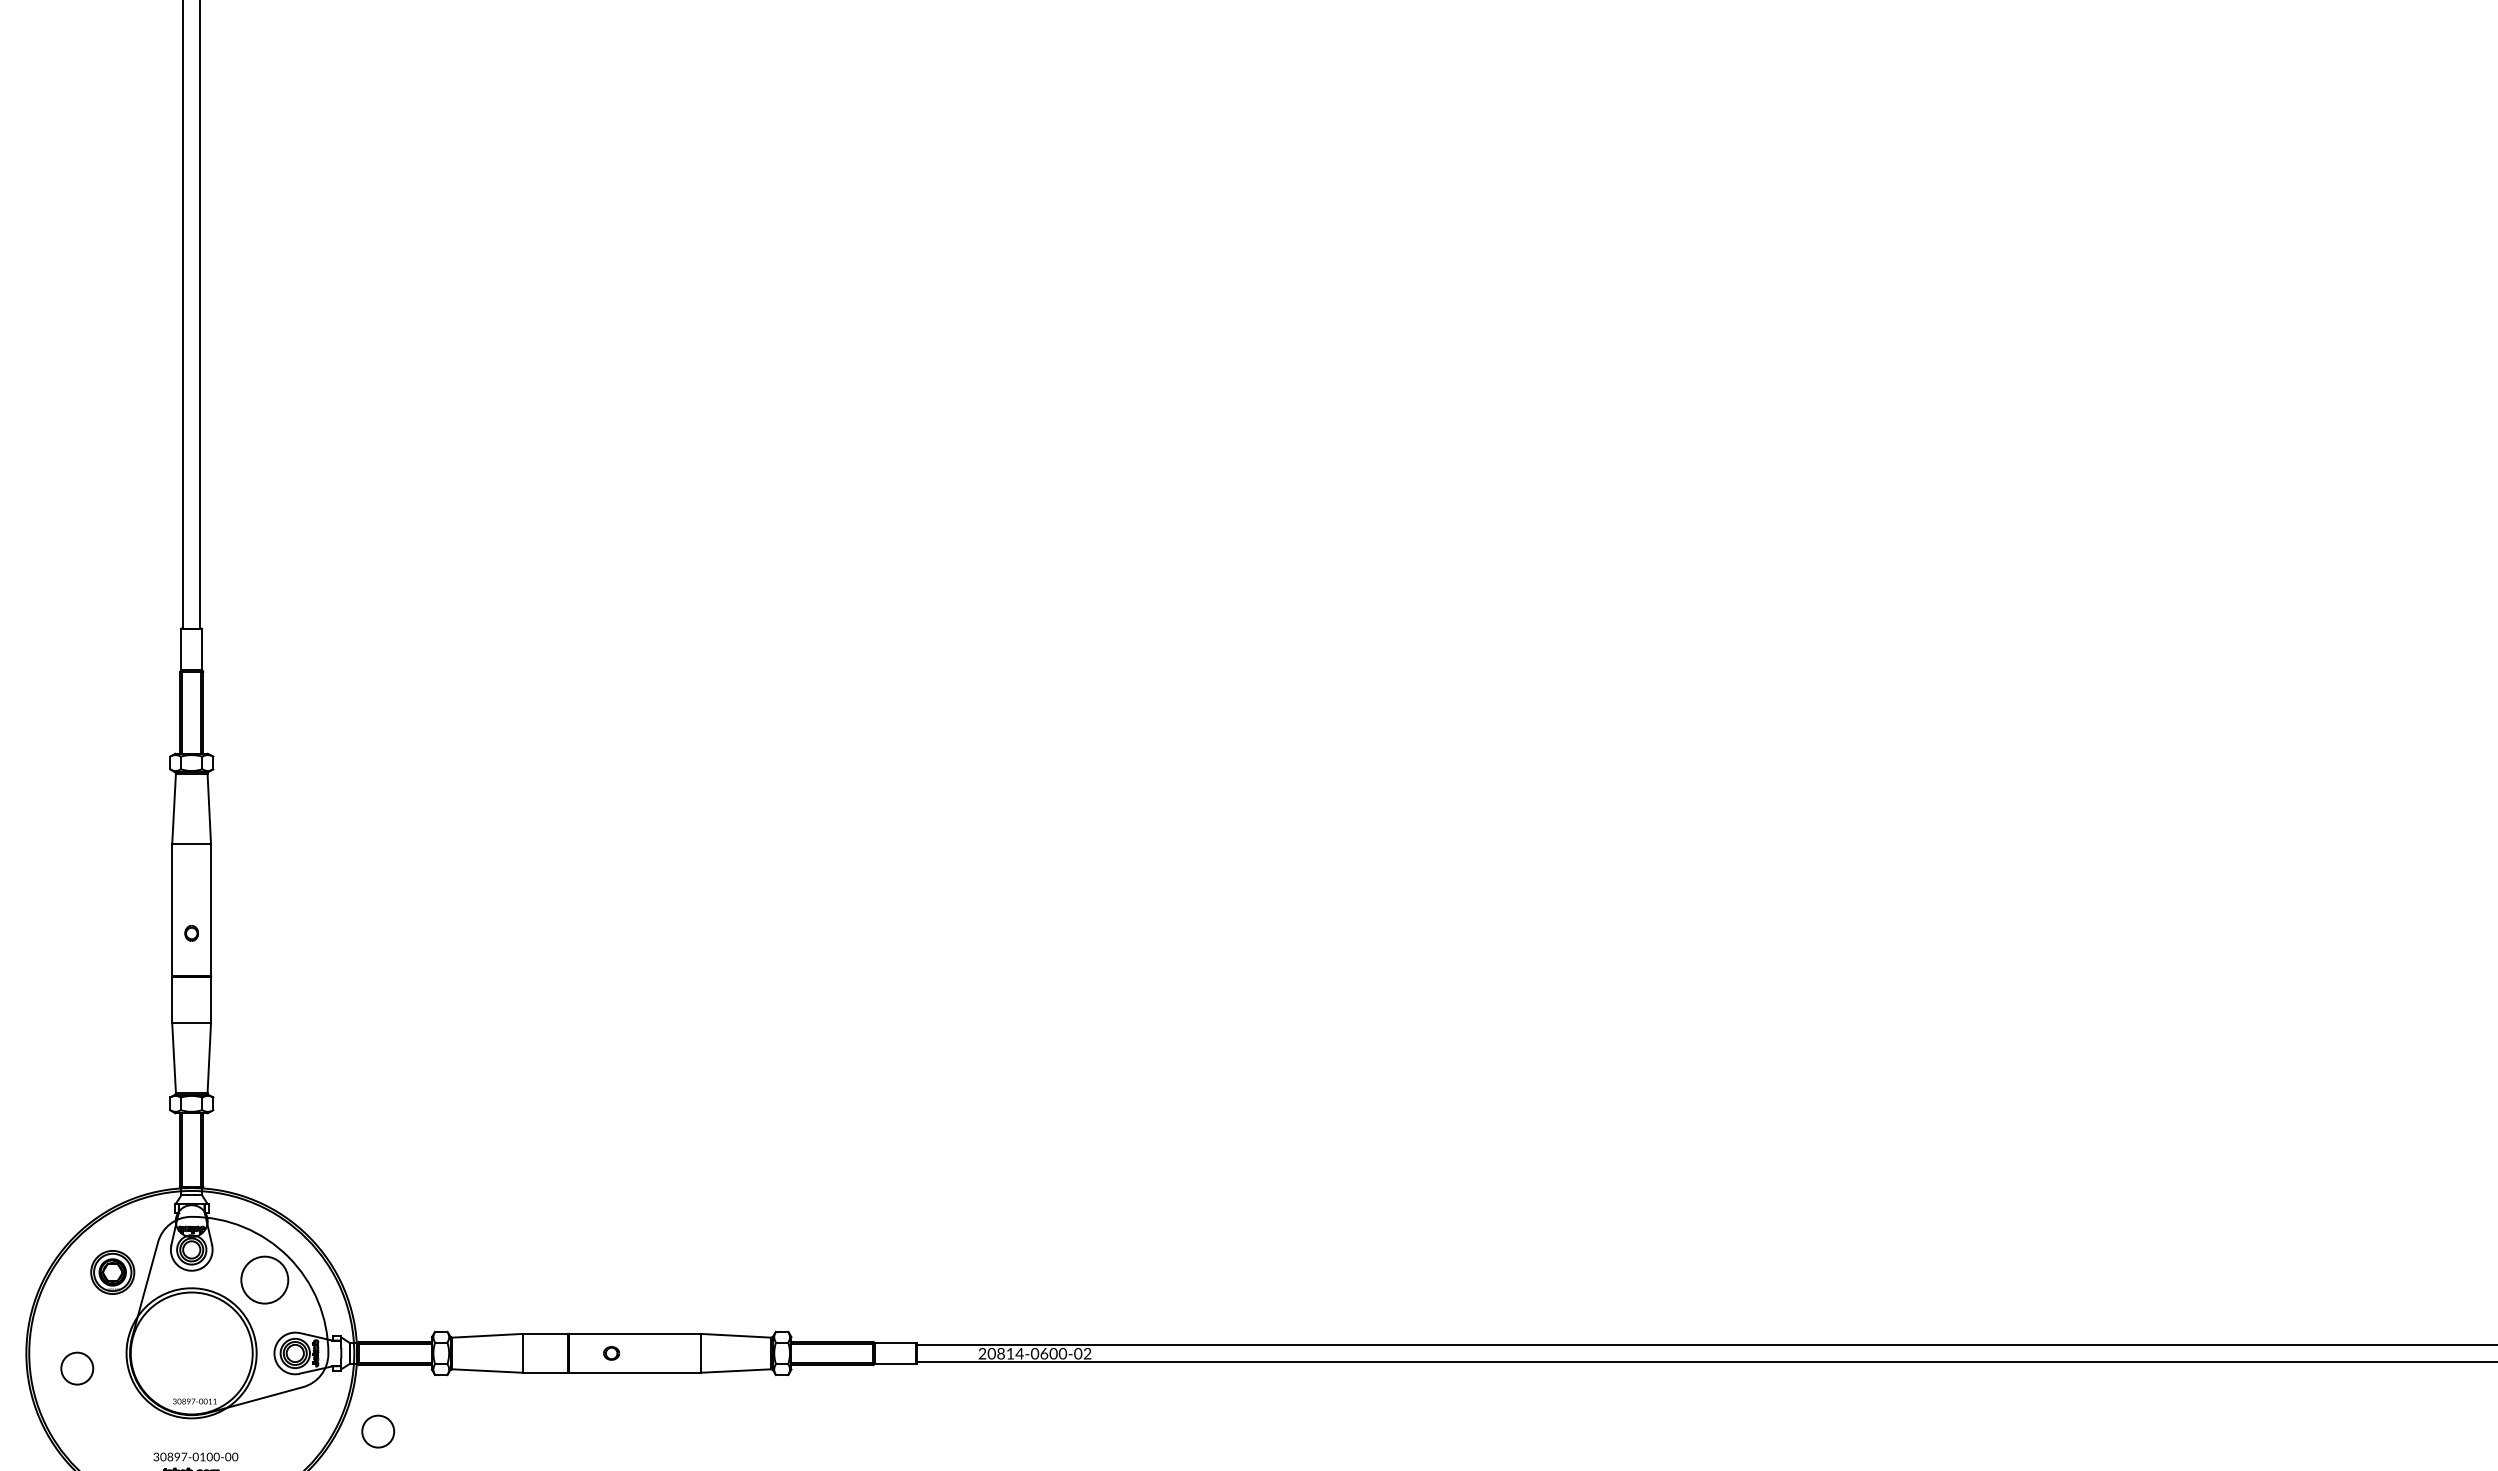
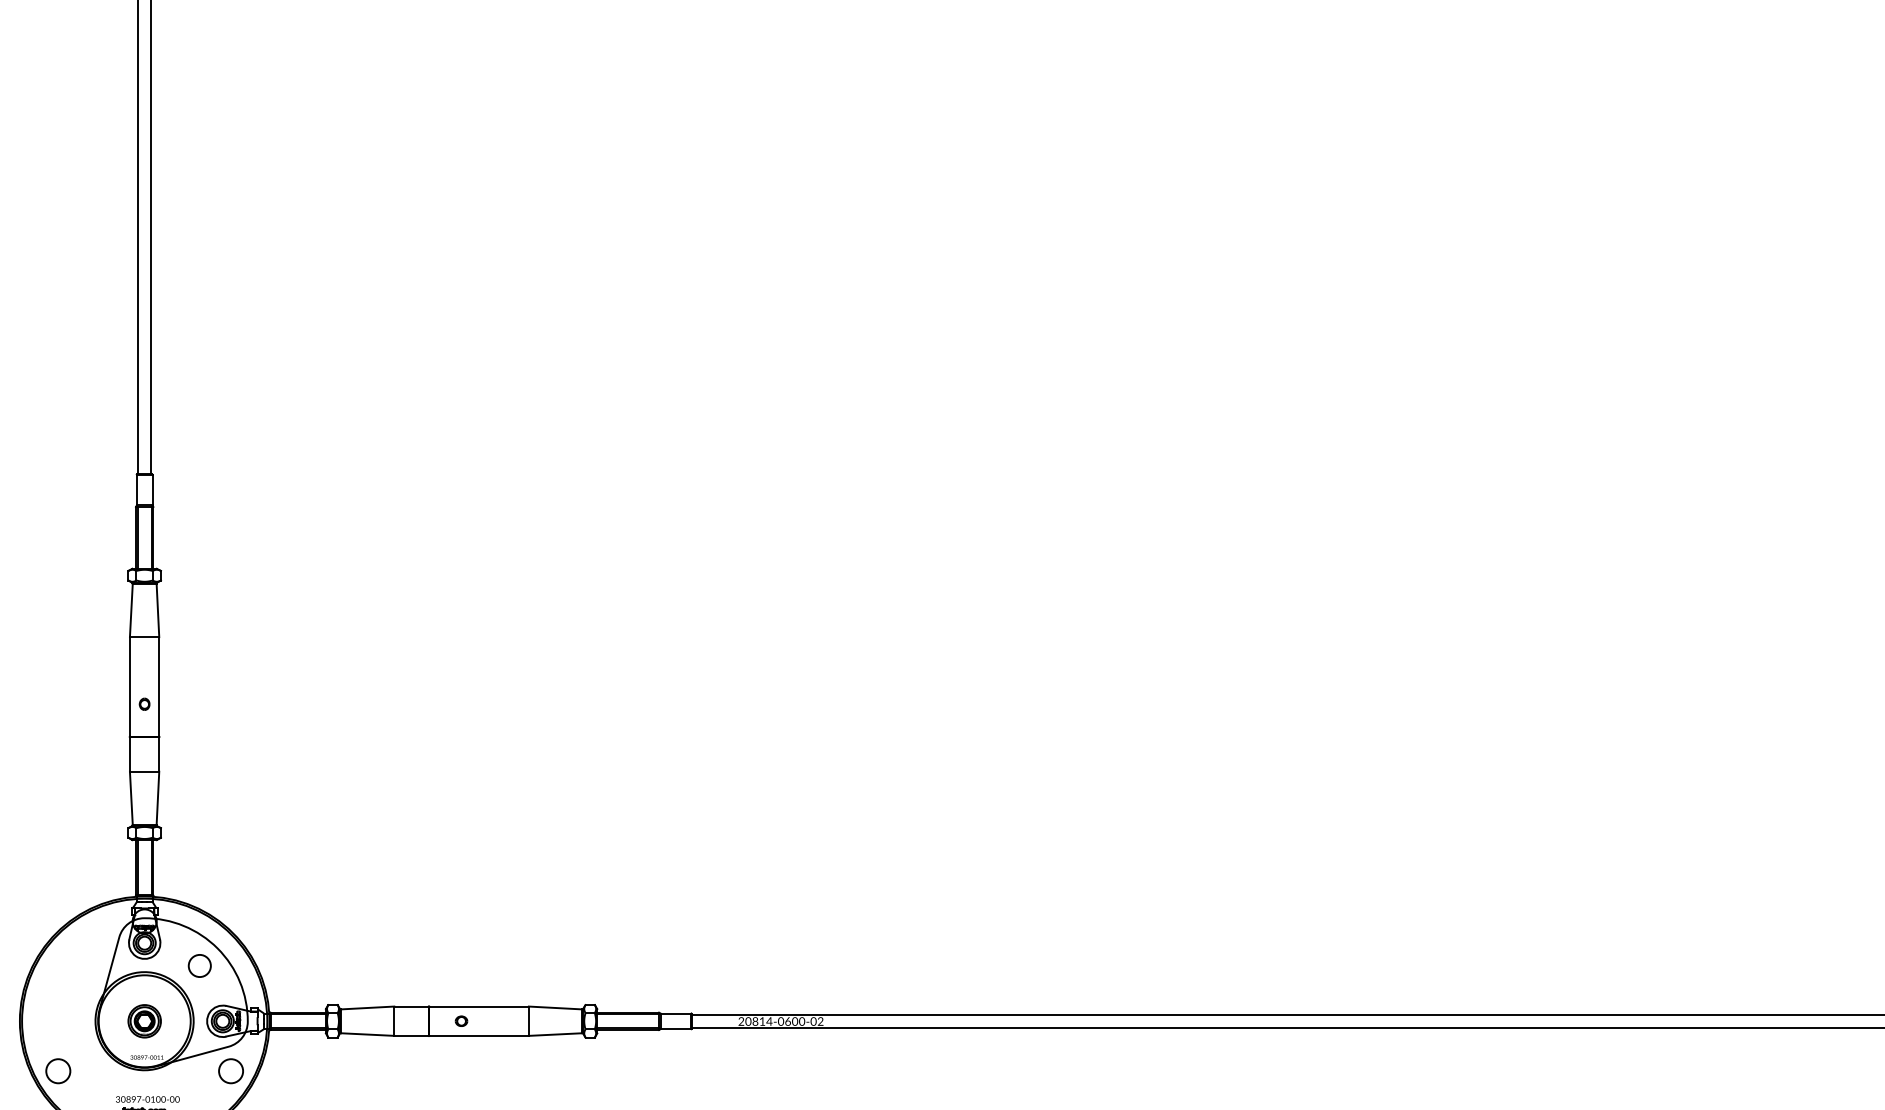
part: (112, 1272) -> (144, 1021), moved
circle: (264, 1279) -> (199, 965), size x0.62
circle: (77, 1368) -> (58, 1071), moved
circle: (378, 1431) -> (231, 1071), moved

